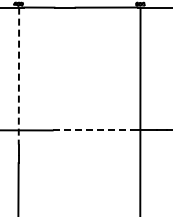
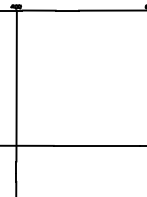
line: (18, 76) -> (16, 86), dashed -> solid
line: (91, 130) -> (96, 145), dashed -> solid

